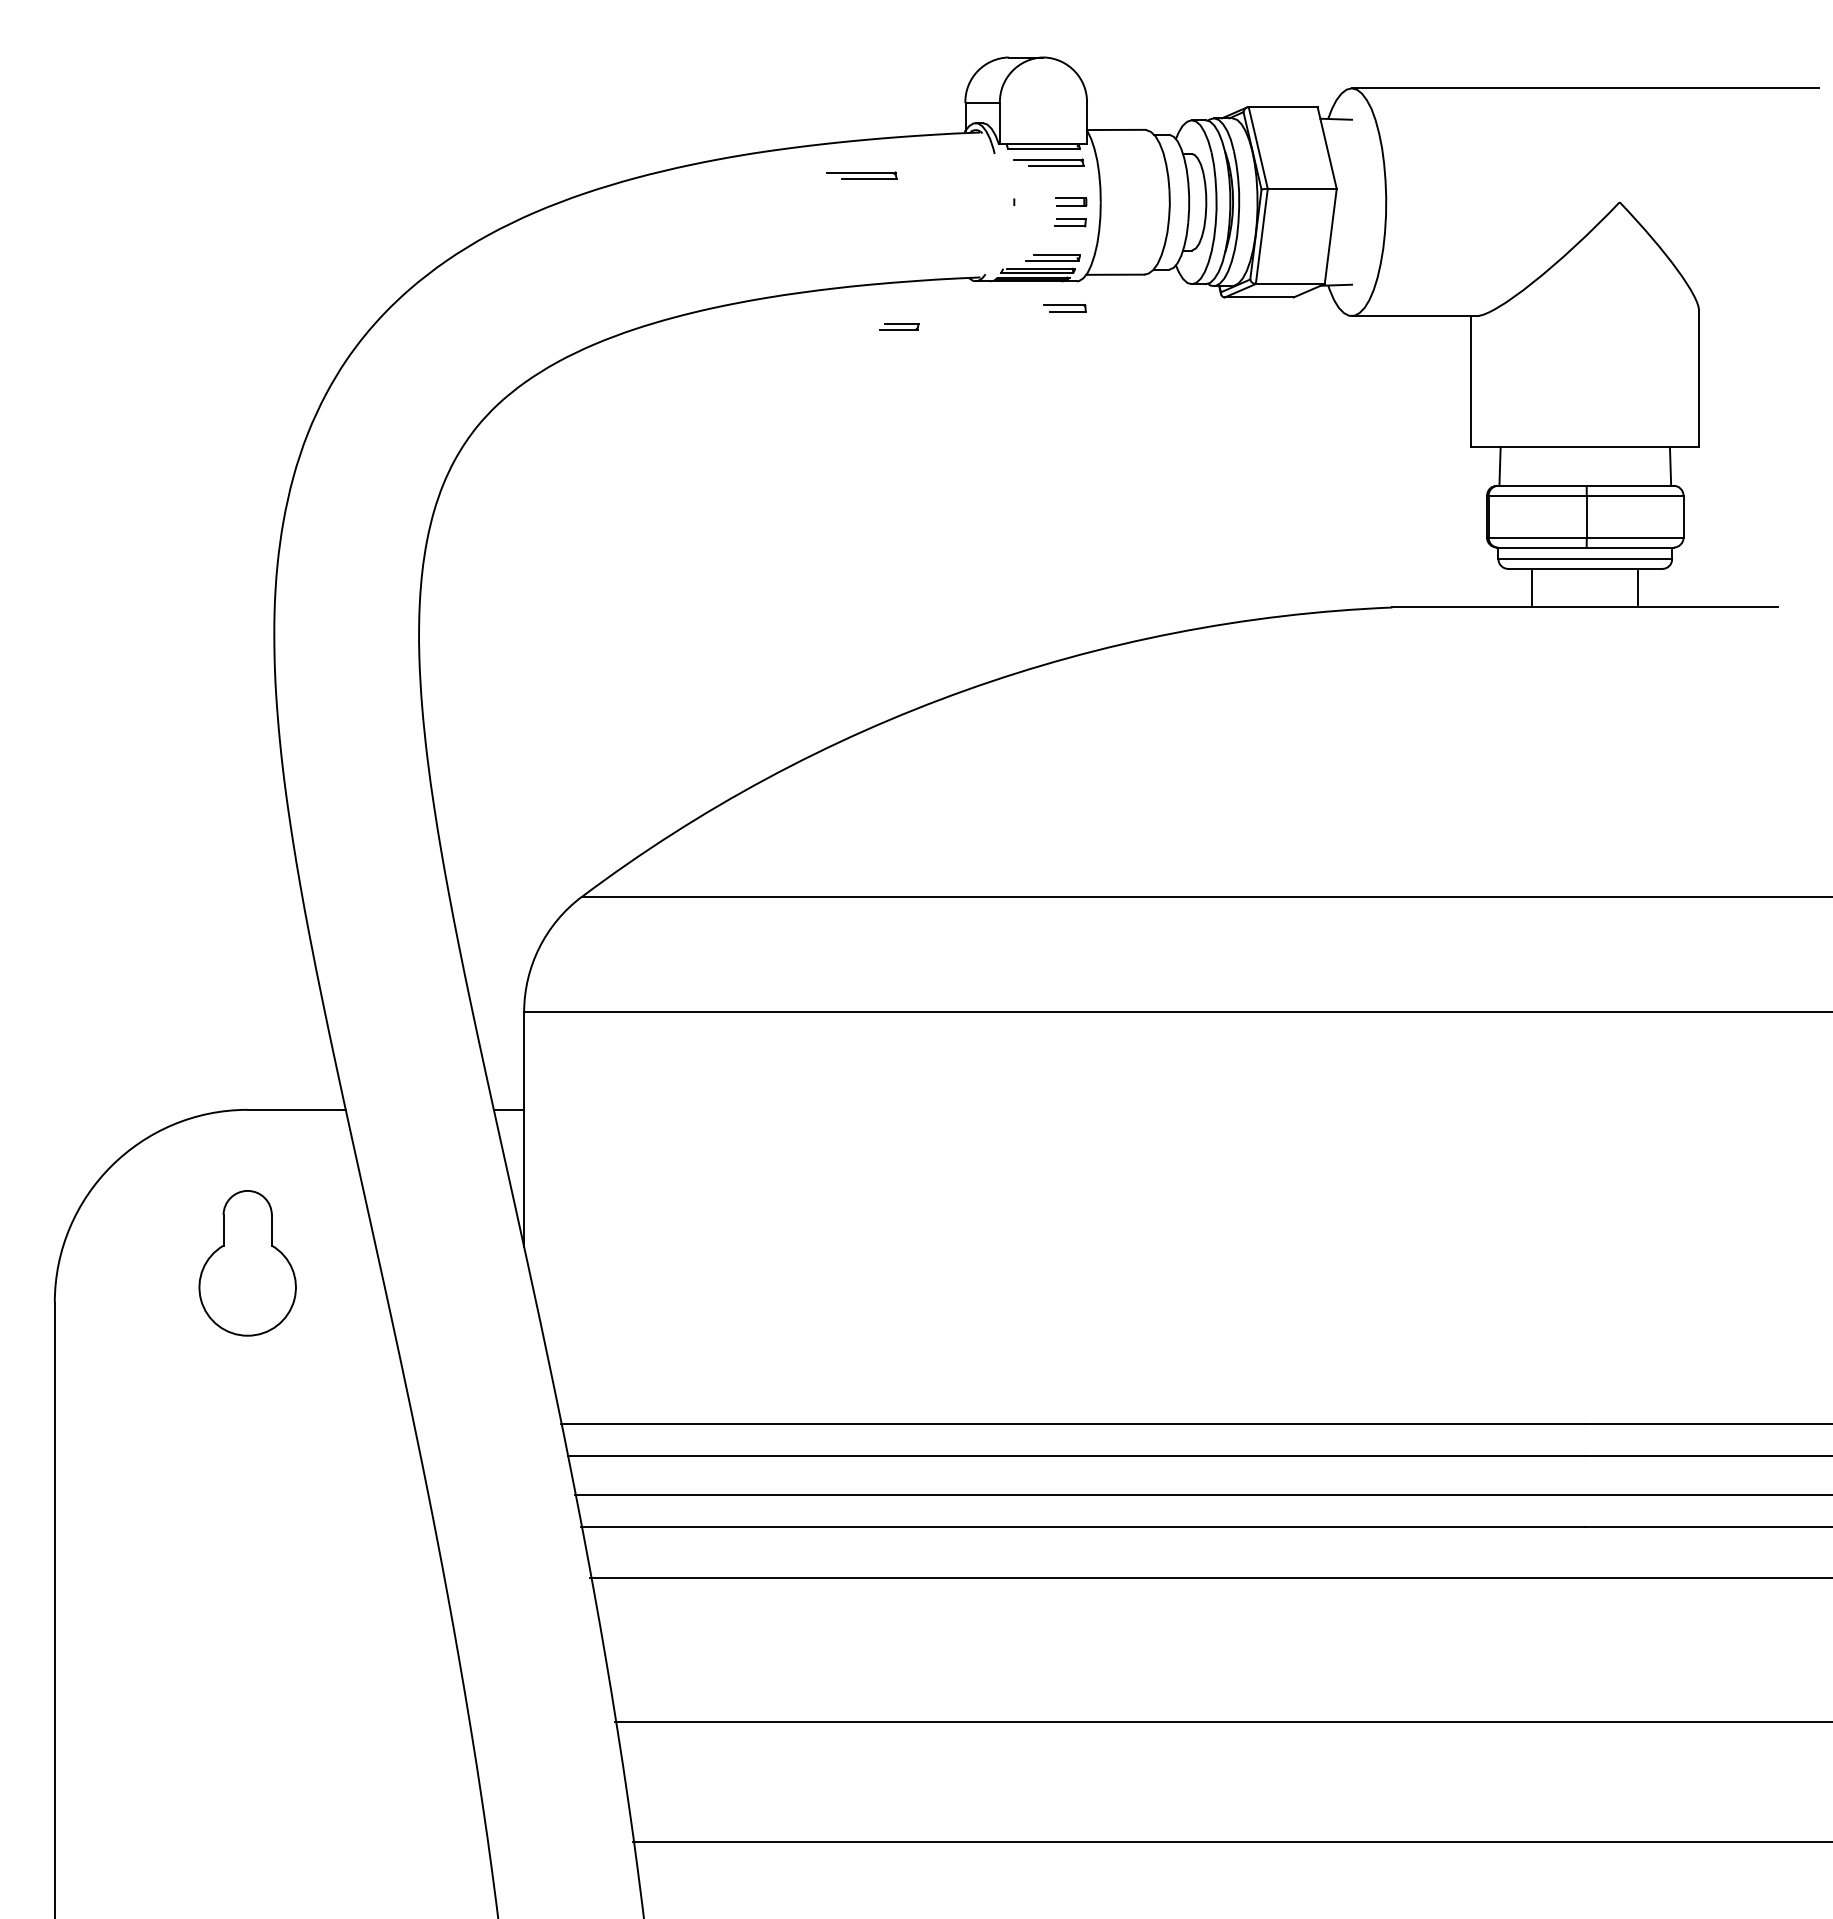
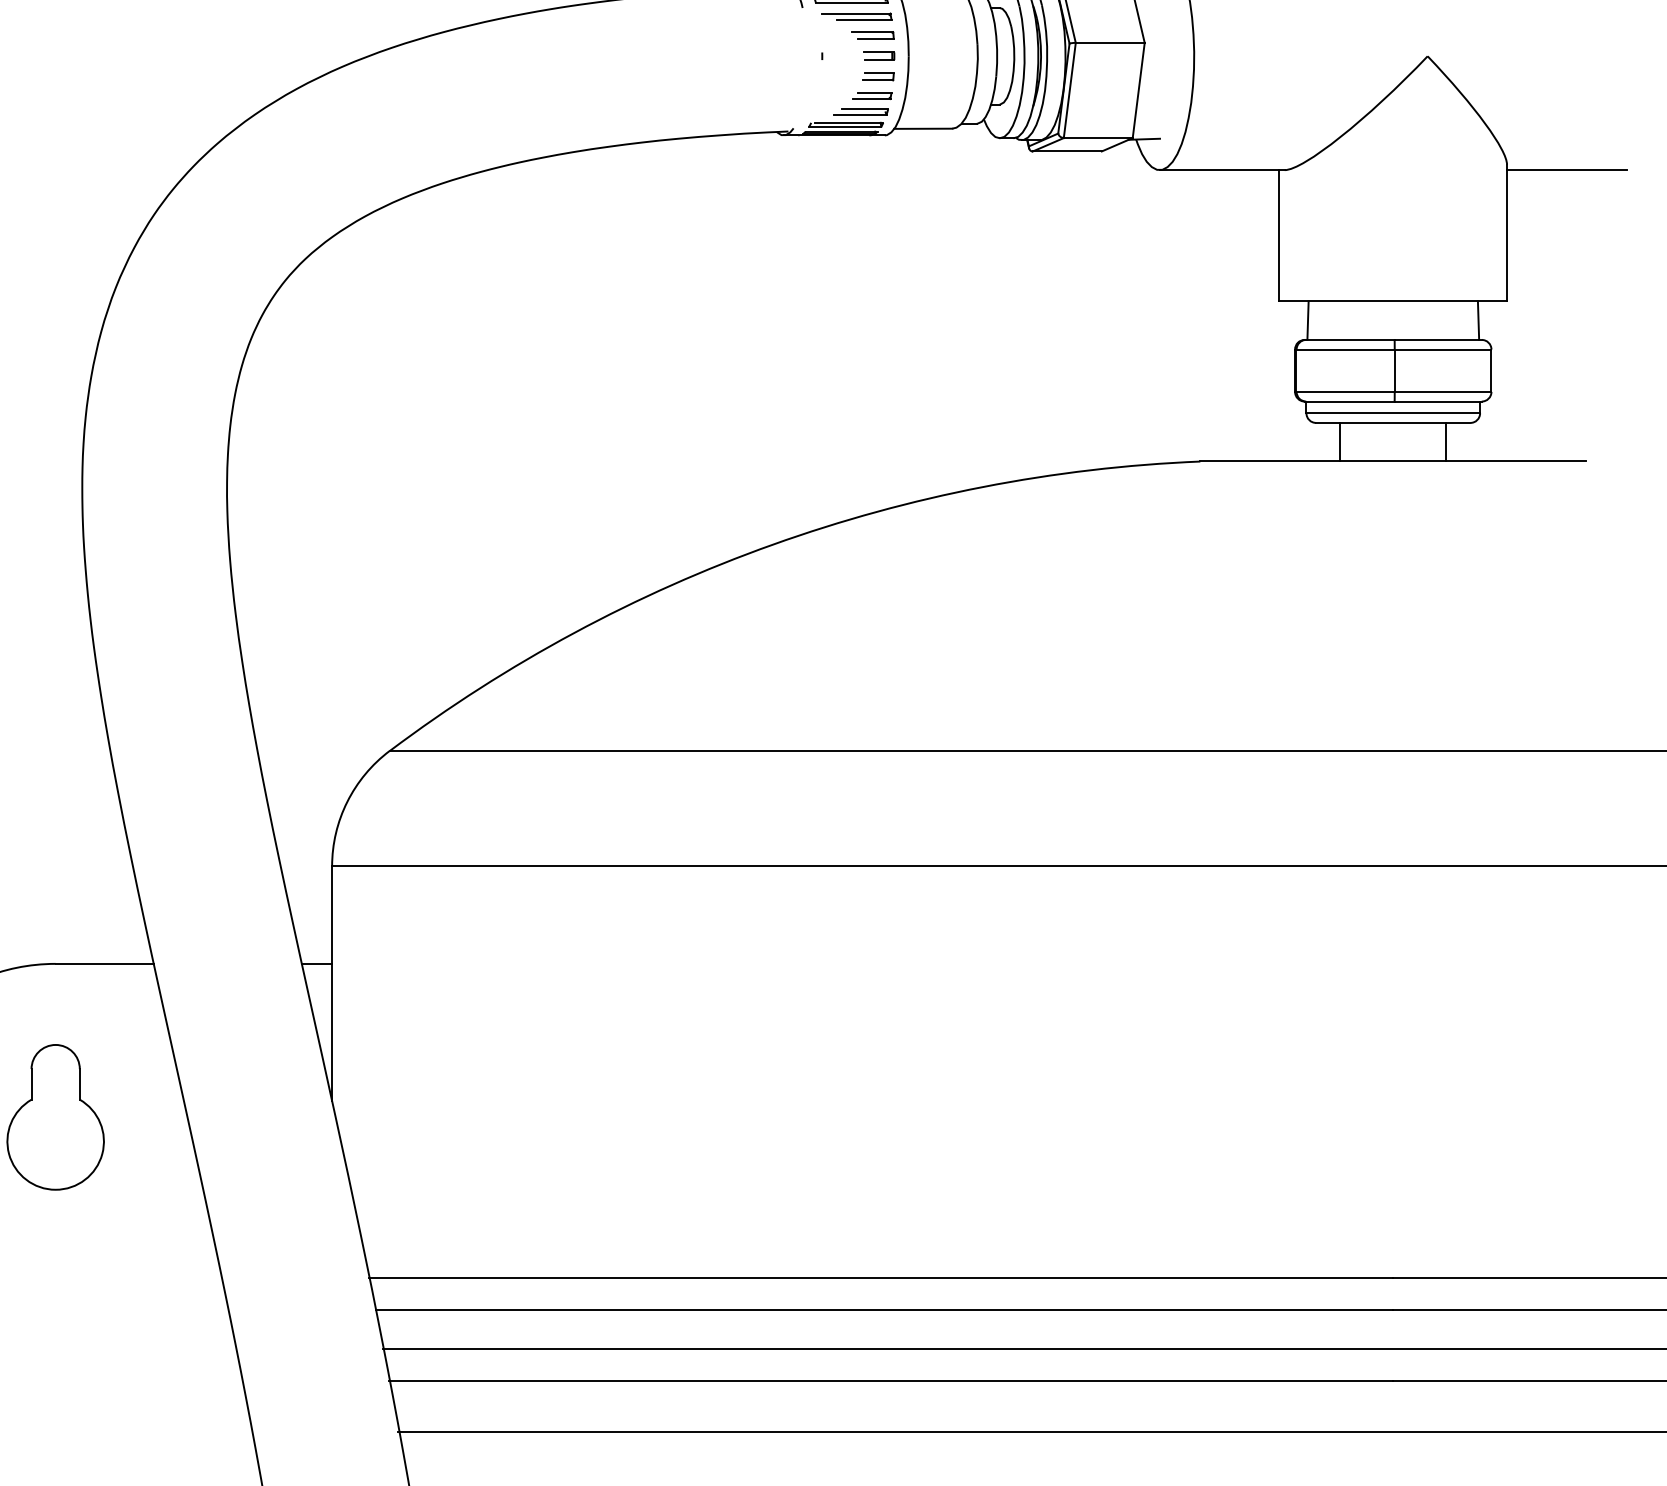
part: (861, 175) -> (669, 29), removed
part: (1064, 308) -> (872, 35), moved
line: (1758, 316) -> (1566, 170), added
part: (899, 326) -> (872, 95), moved

